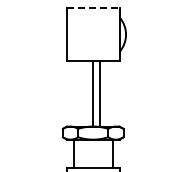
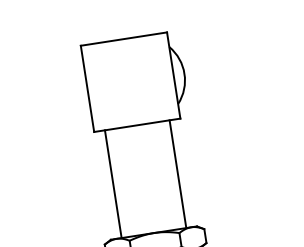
line: (93, 8) -> (124, 39), dashed -> solid
line: (92, 93) -> (113, 183), moved
line: (99, 93) -> (177, 173), moved

